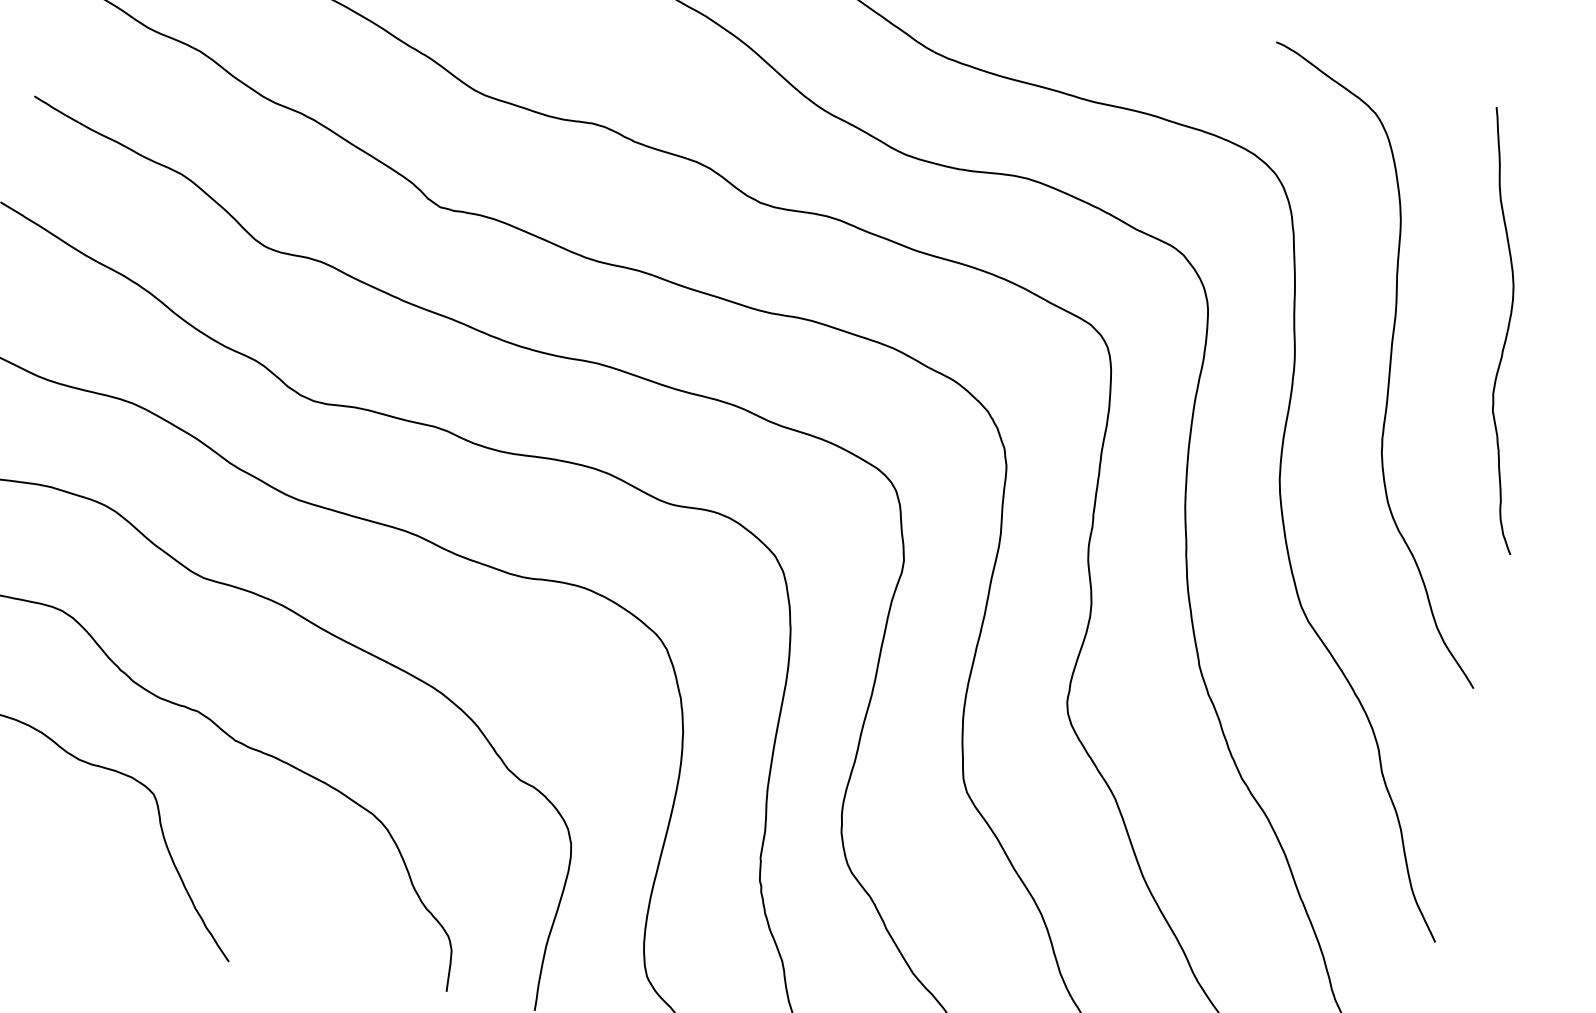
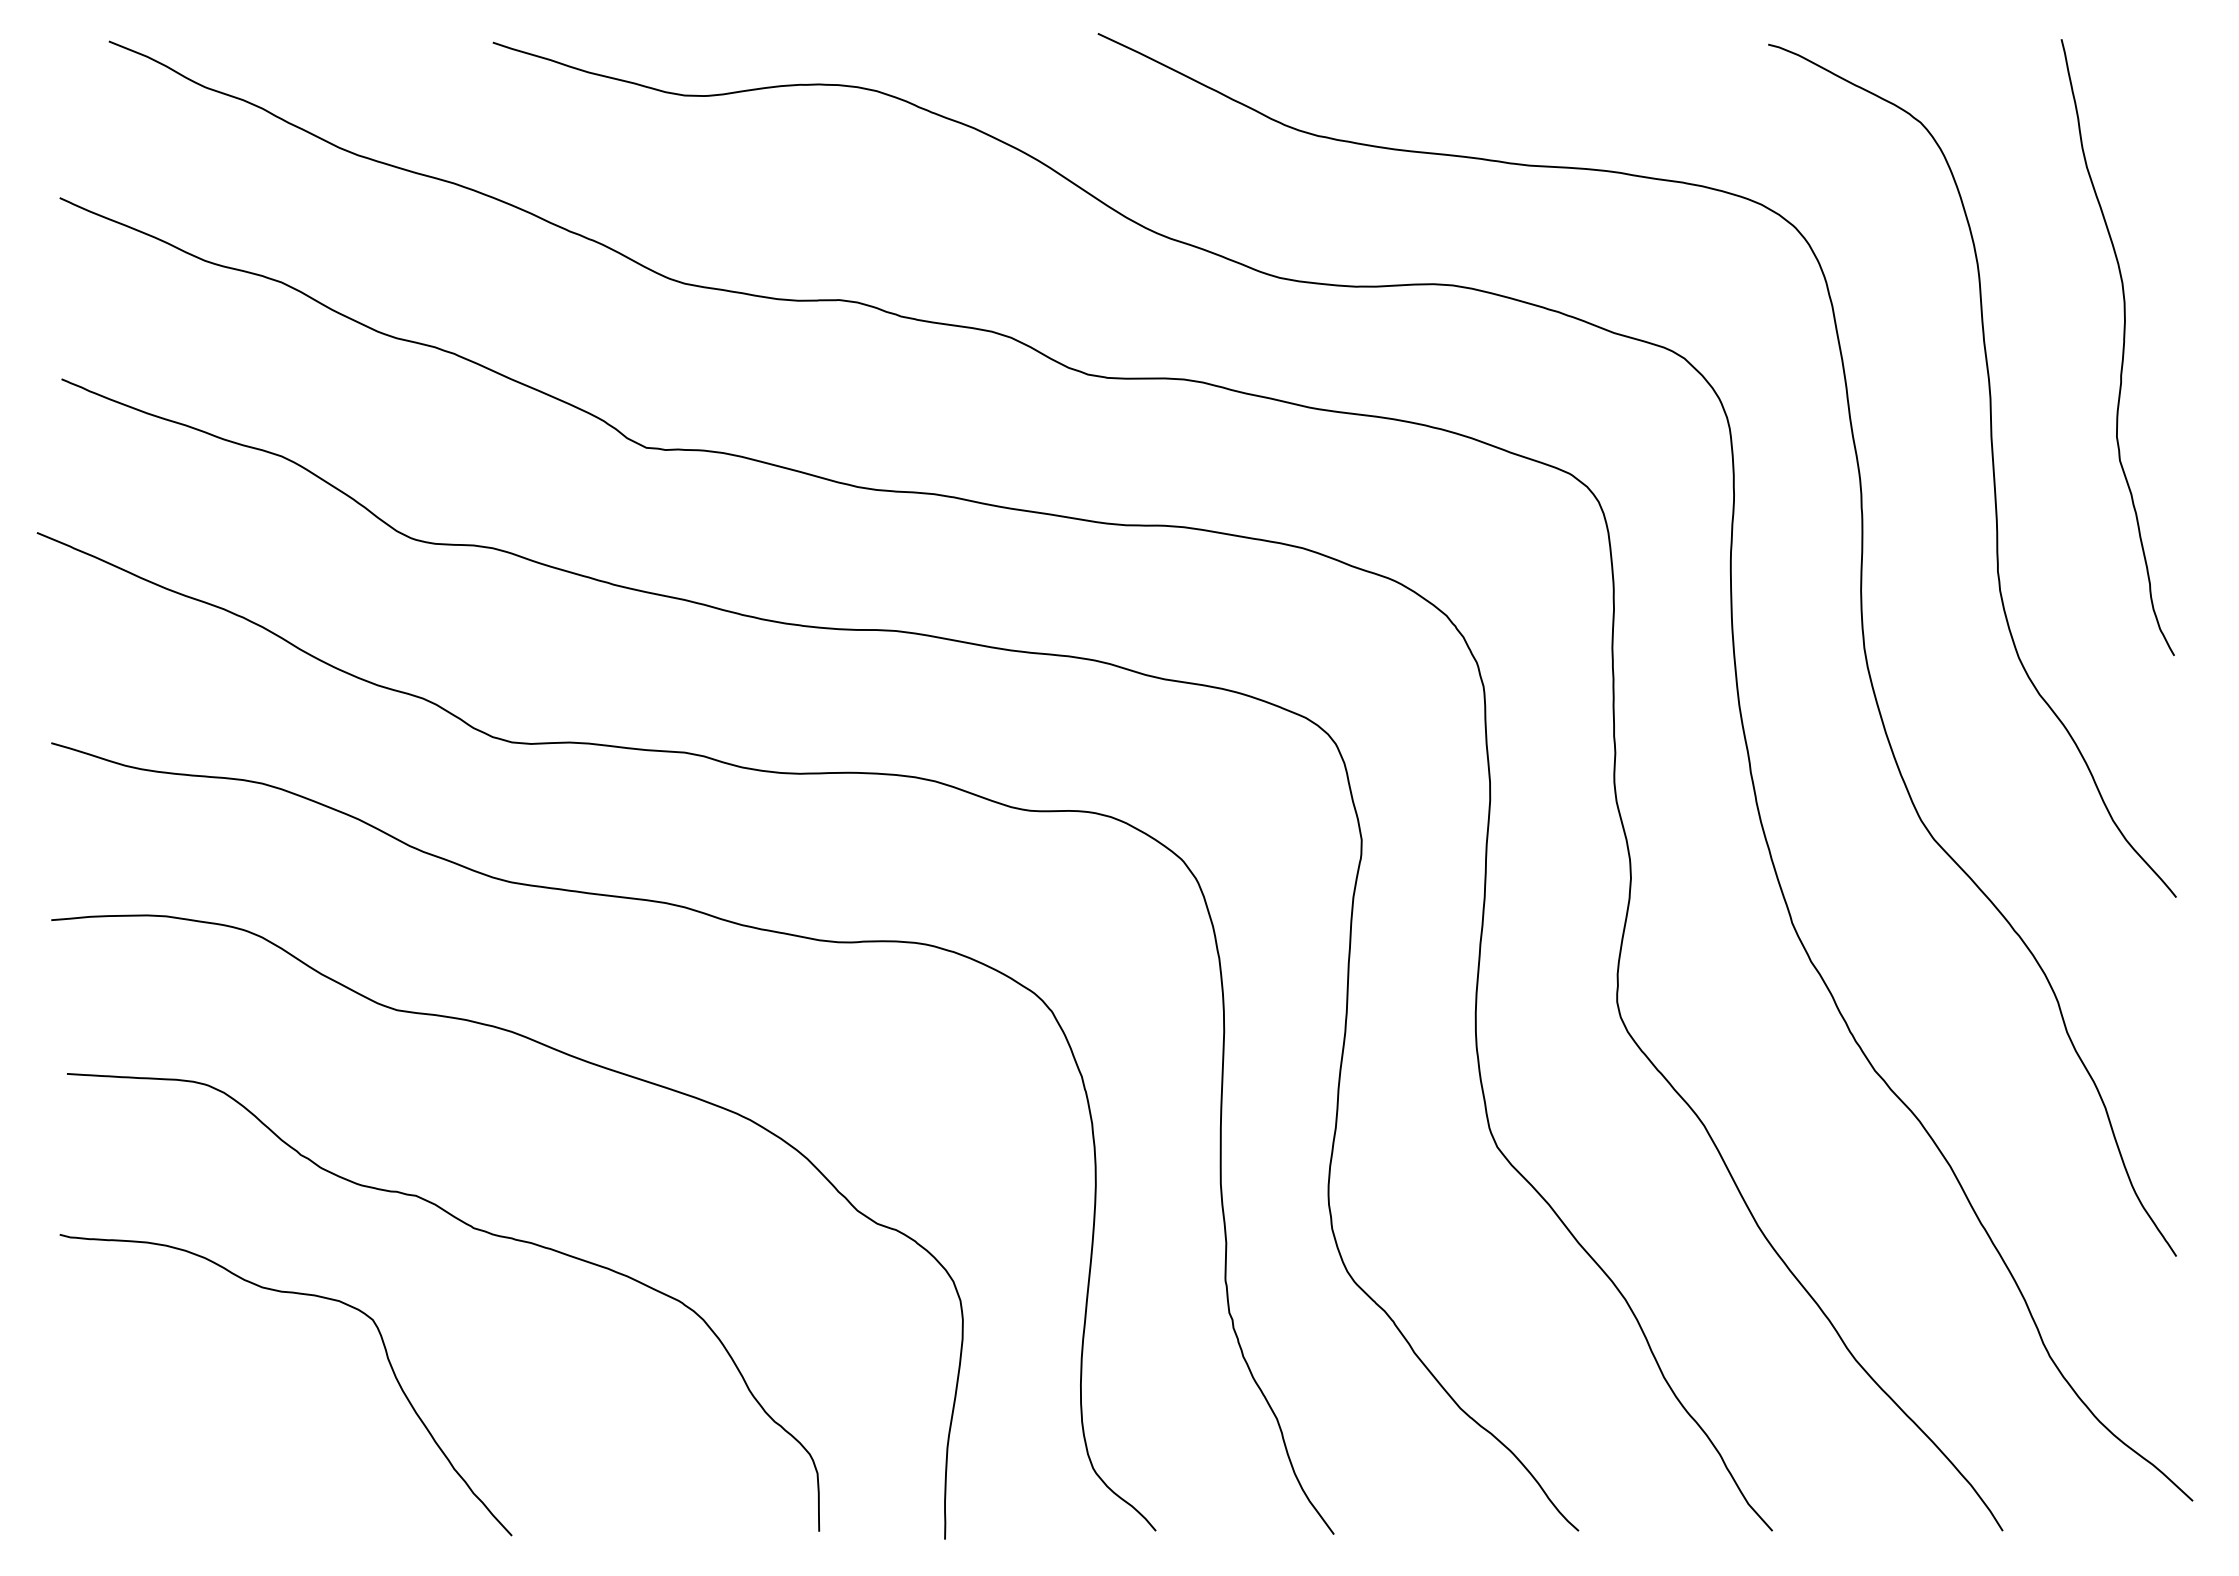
curve: (1506, 331) -> (2122, 347), moved

